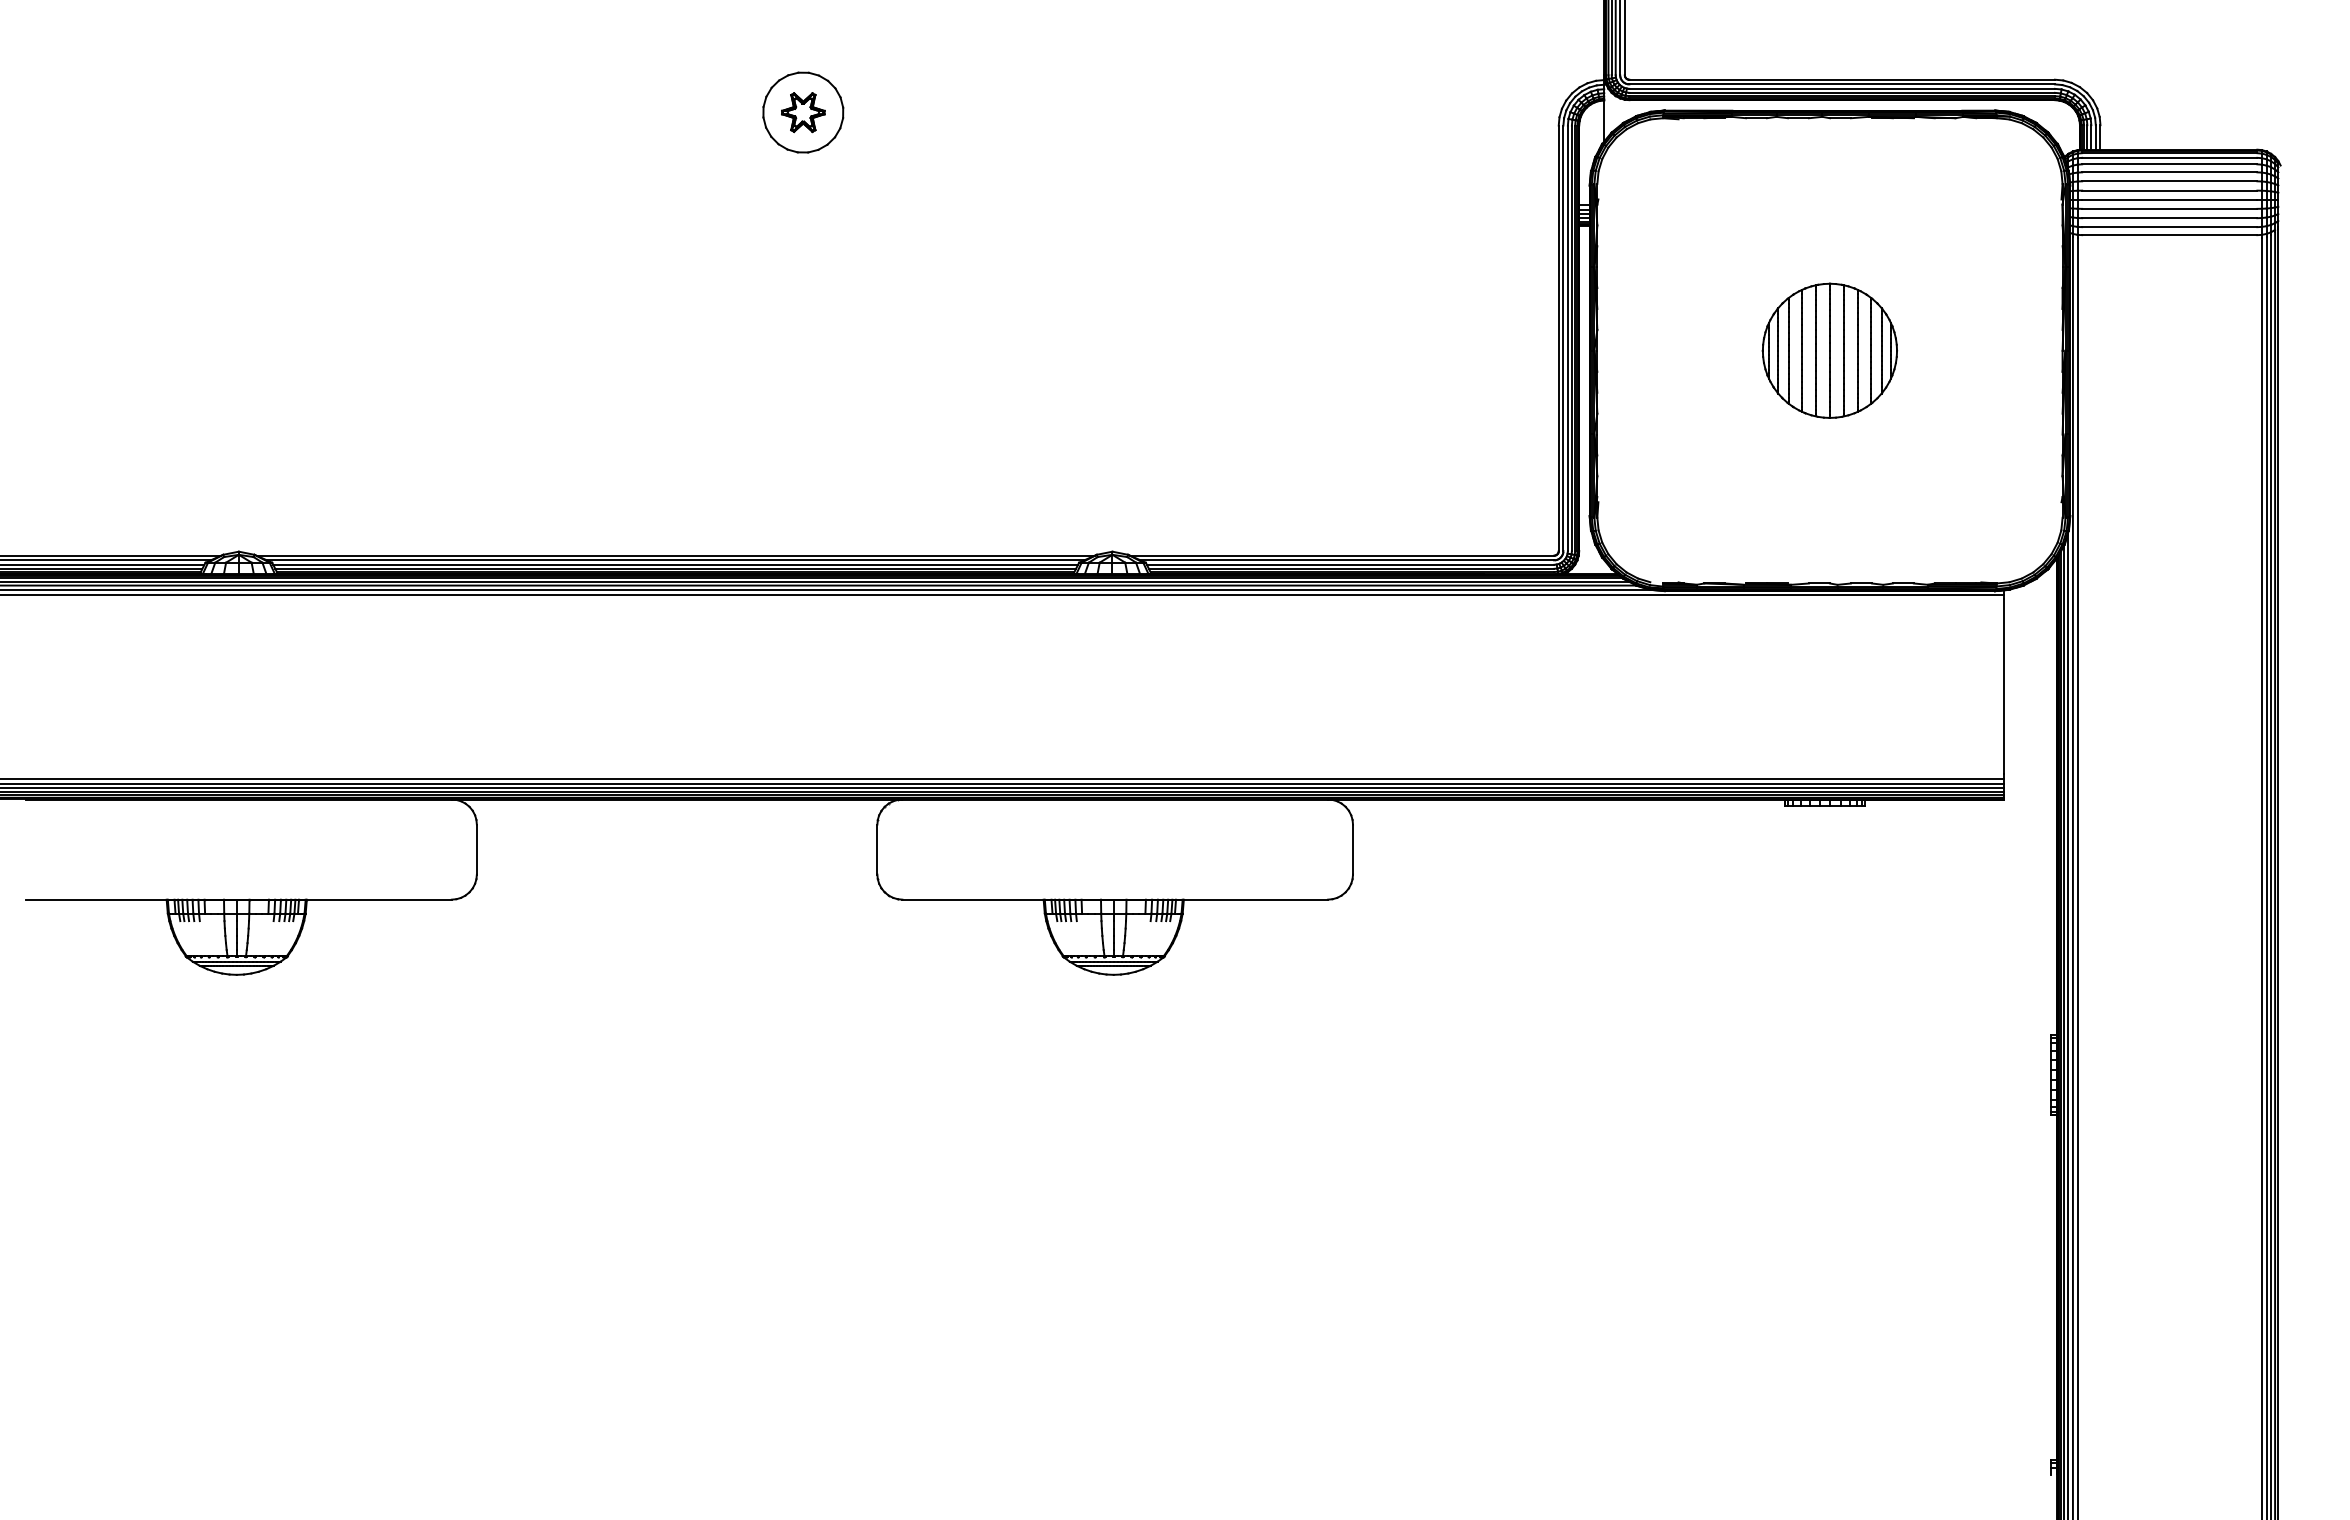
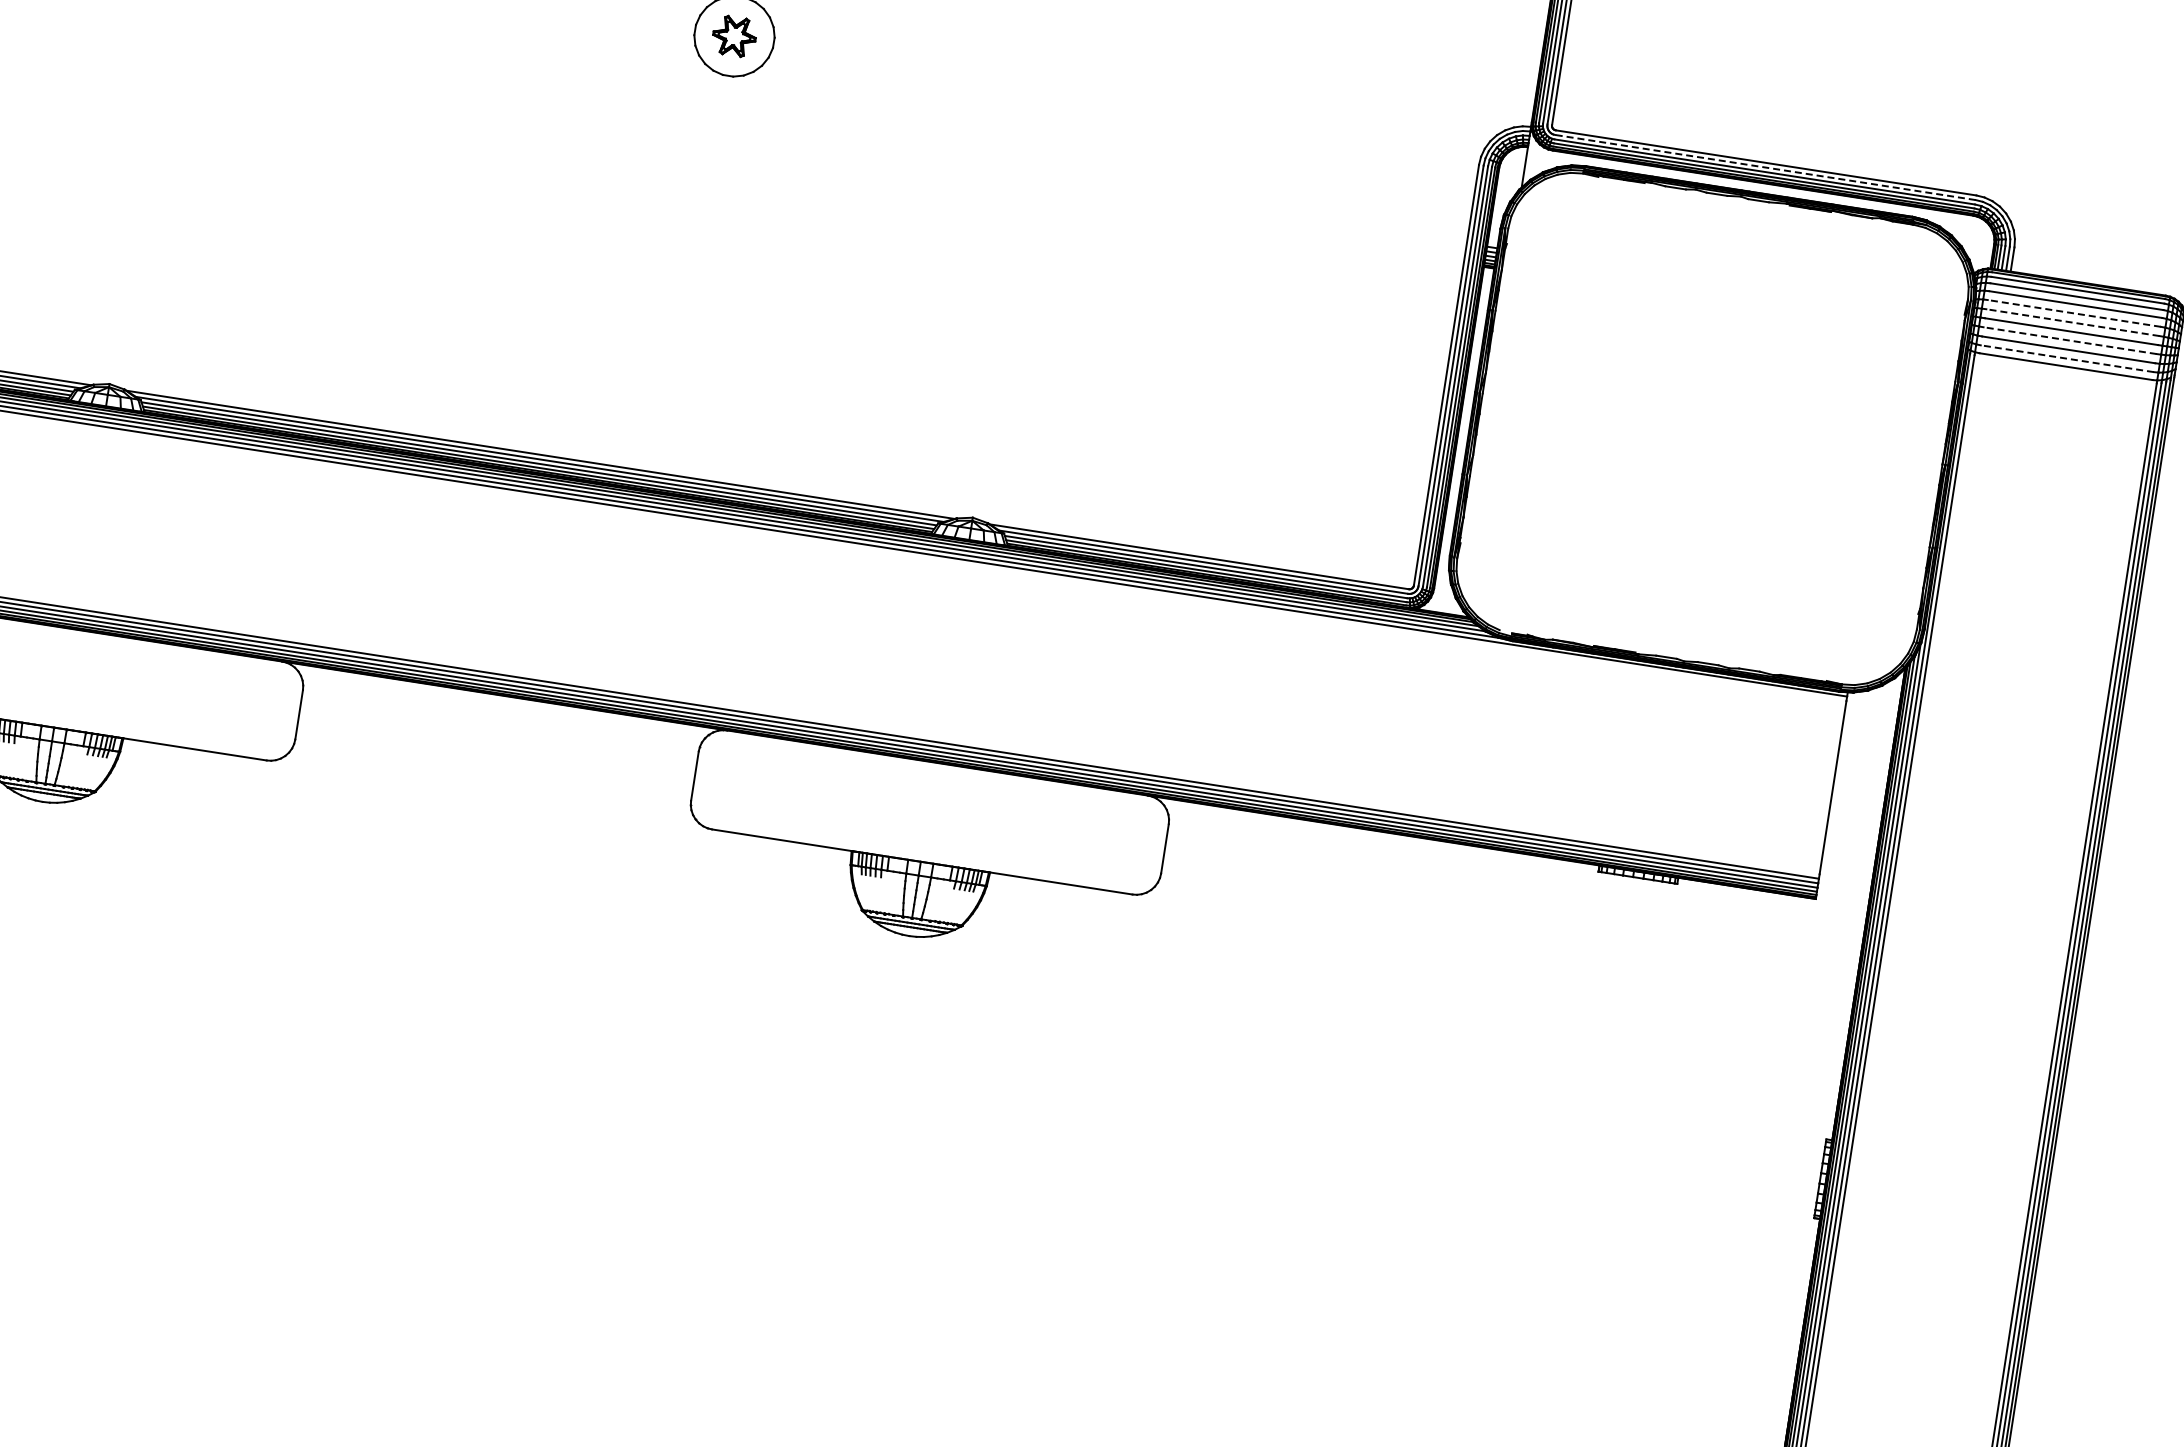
line: (1842, 84) -> (1765, 167), solid -> dashed
line: (2169, 181) -> (2074, 313), solid -> dashed
line: (2169, 190) -> (2072, 322), solid -> dashed
line: (2169, 208) -> (2069, 340), solid -> dashed
line: (2169, 227) -> (2067, 359), solid -> dashed
part: (1829, 350) -> (1712, 428), removed

